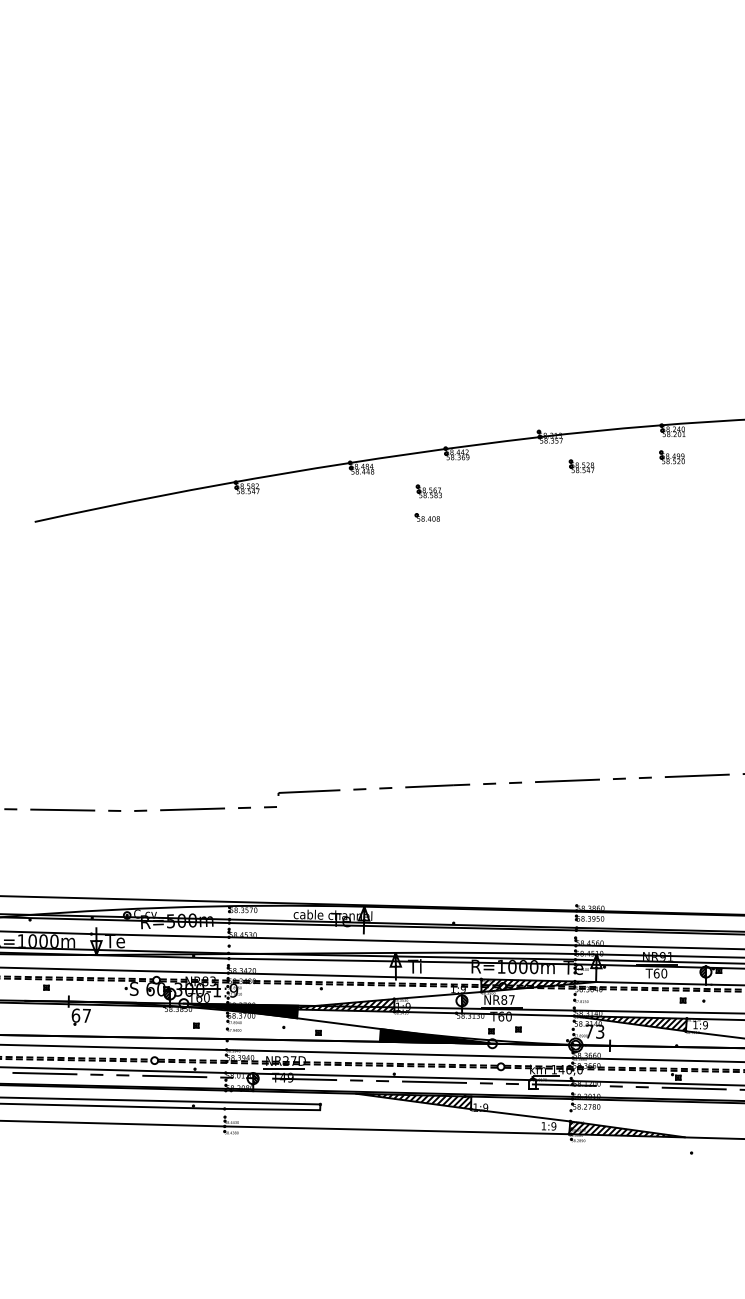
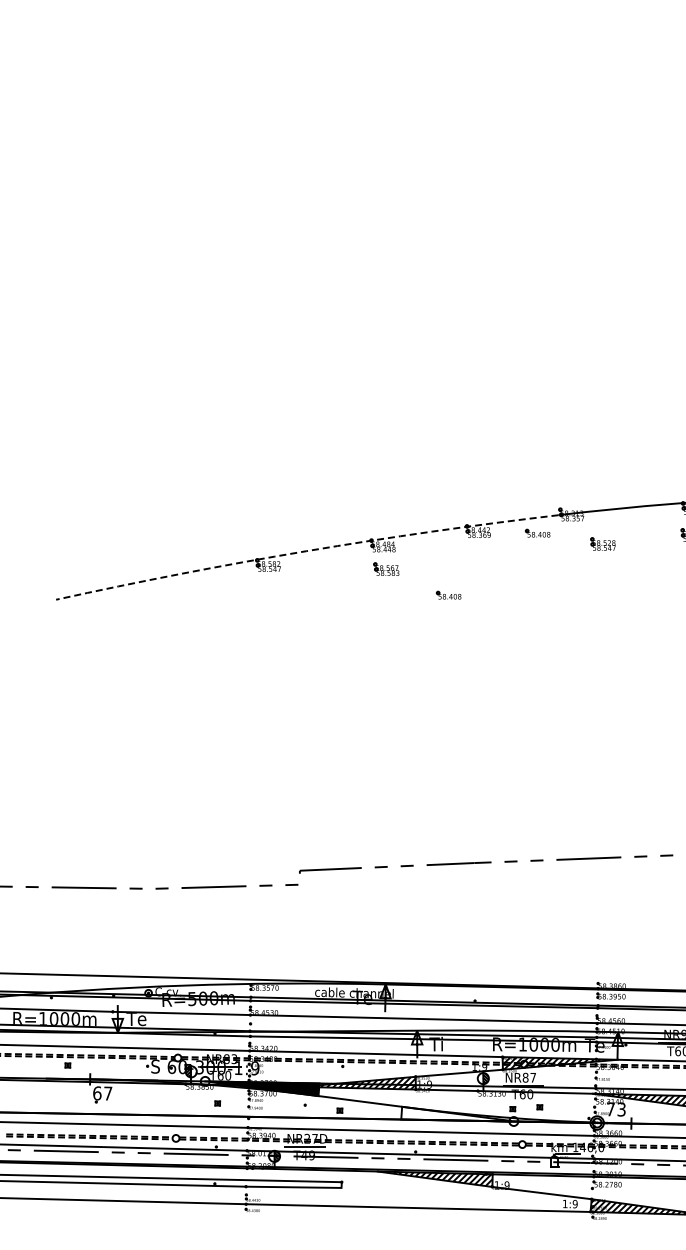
part: (515, 455) -> (536, 533), added
arc: (284, 473) -> (305, 551), solid -> dashed
part: (428, 491) -> (385, 569), moved
fill: (434, 1036) -> (455, 1114), removed

